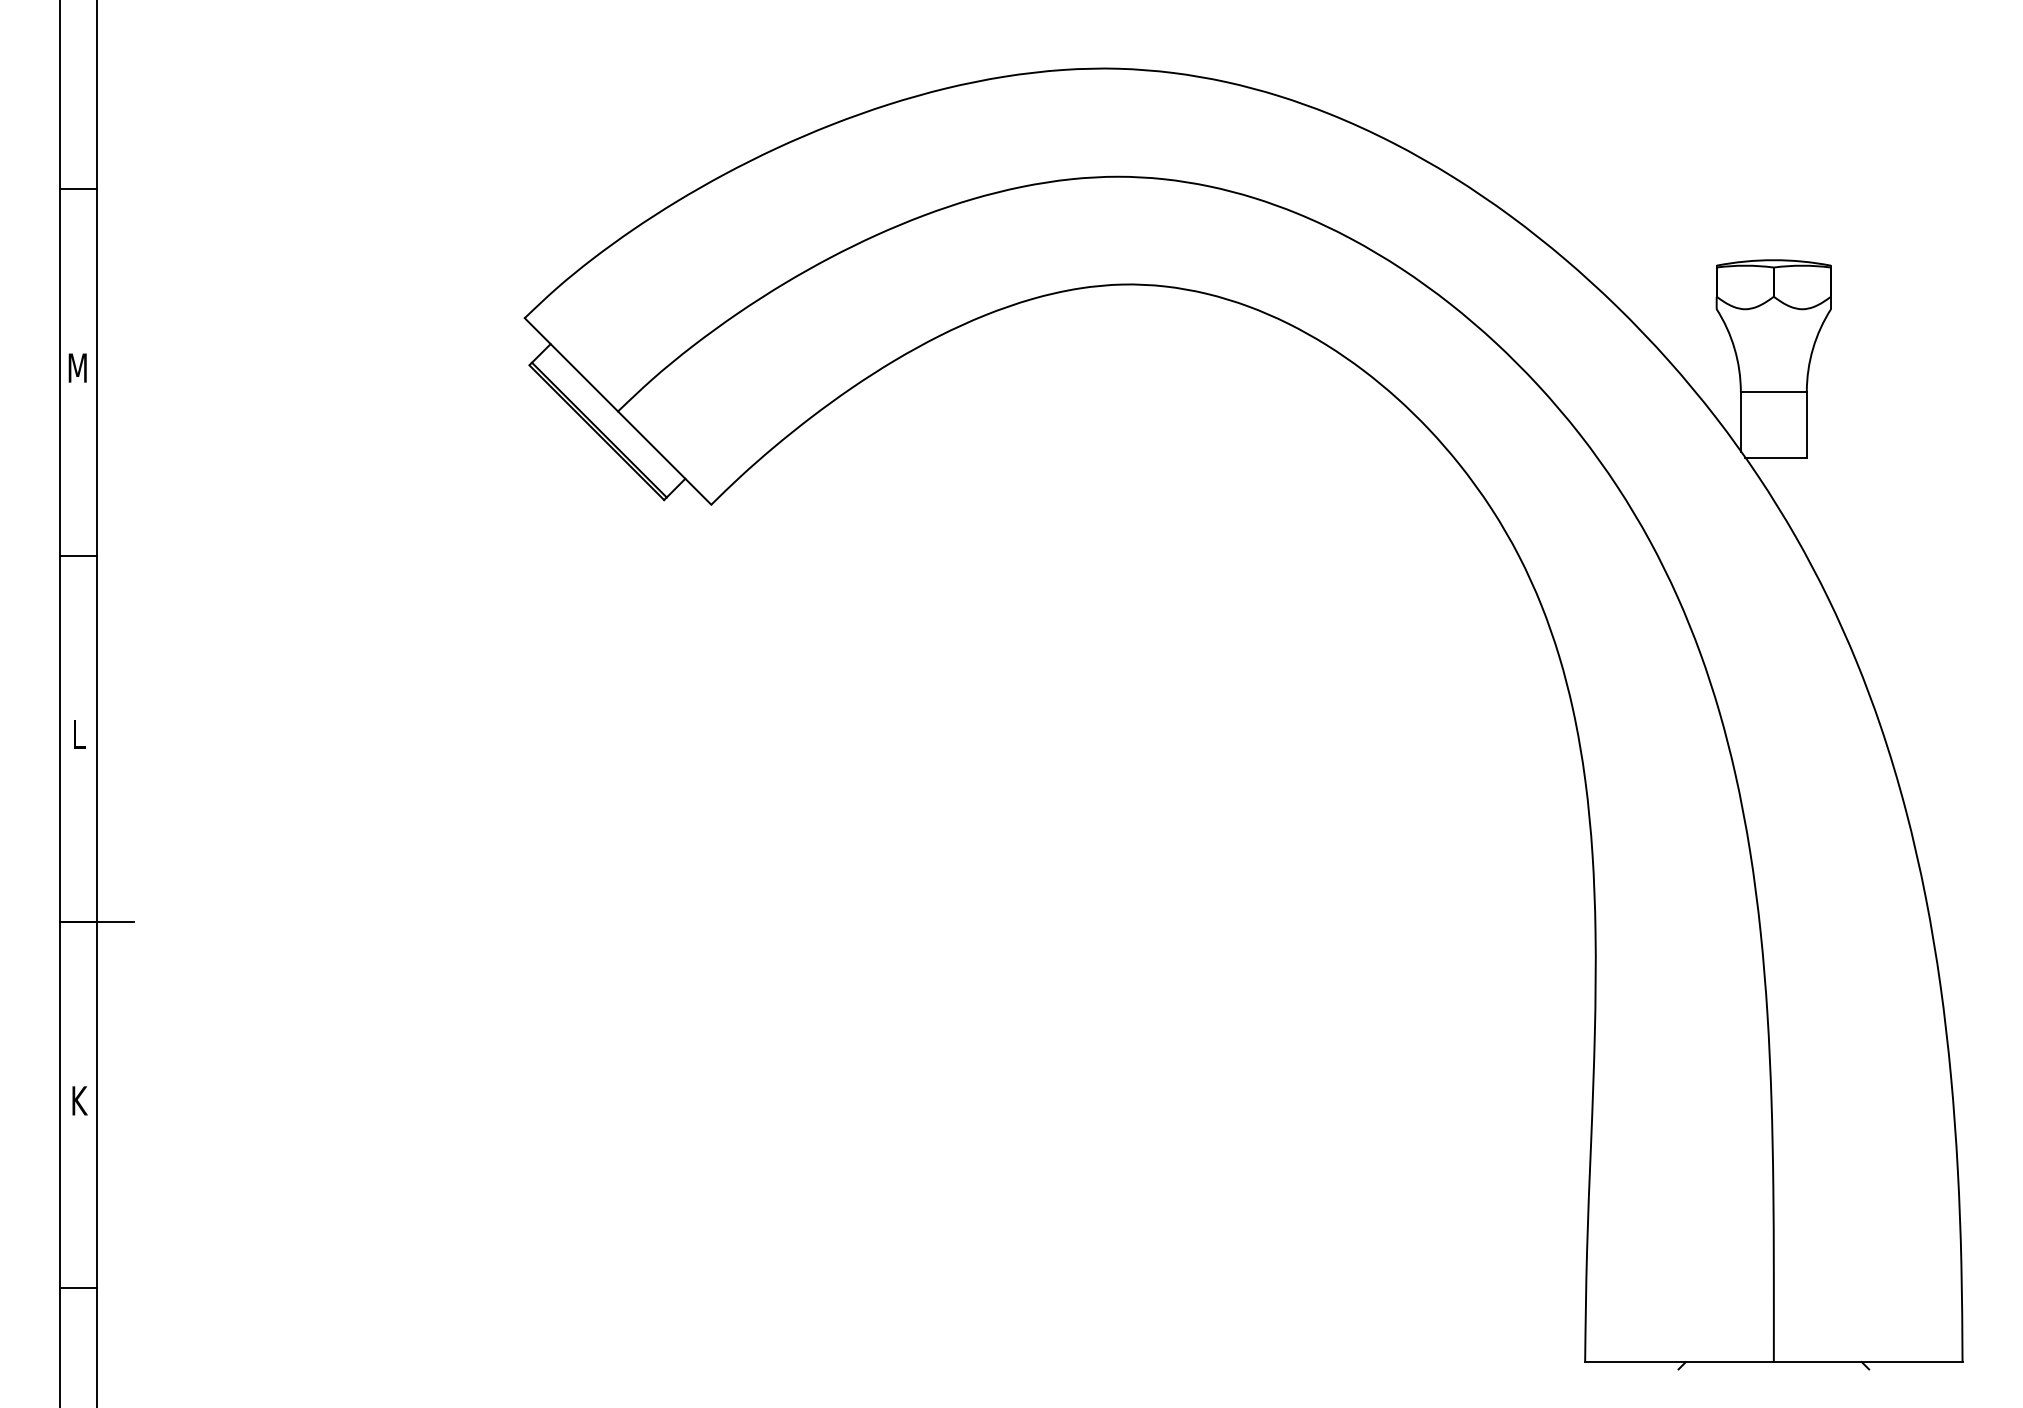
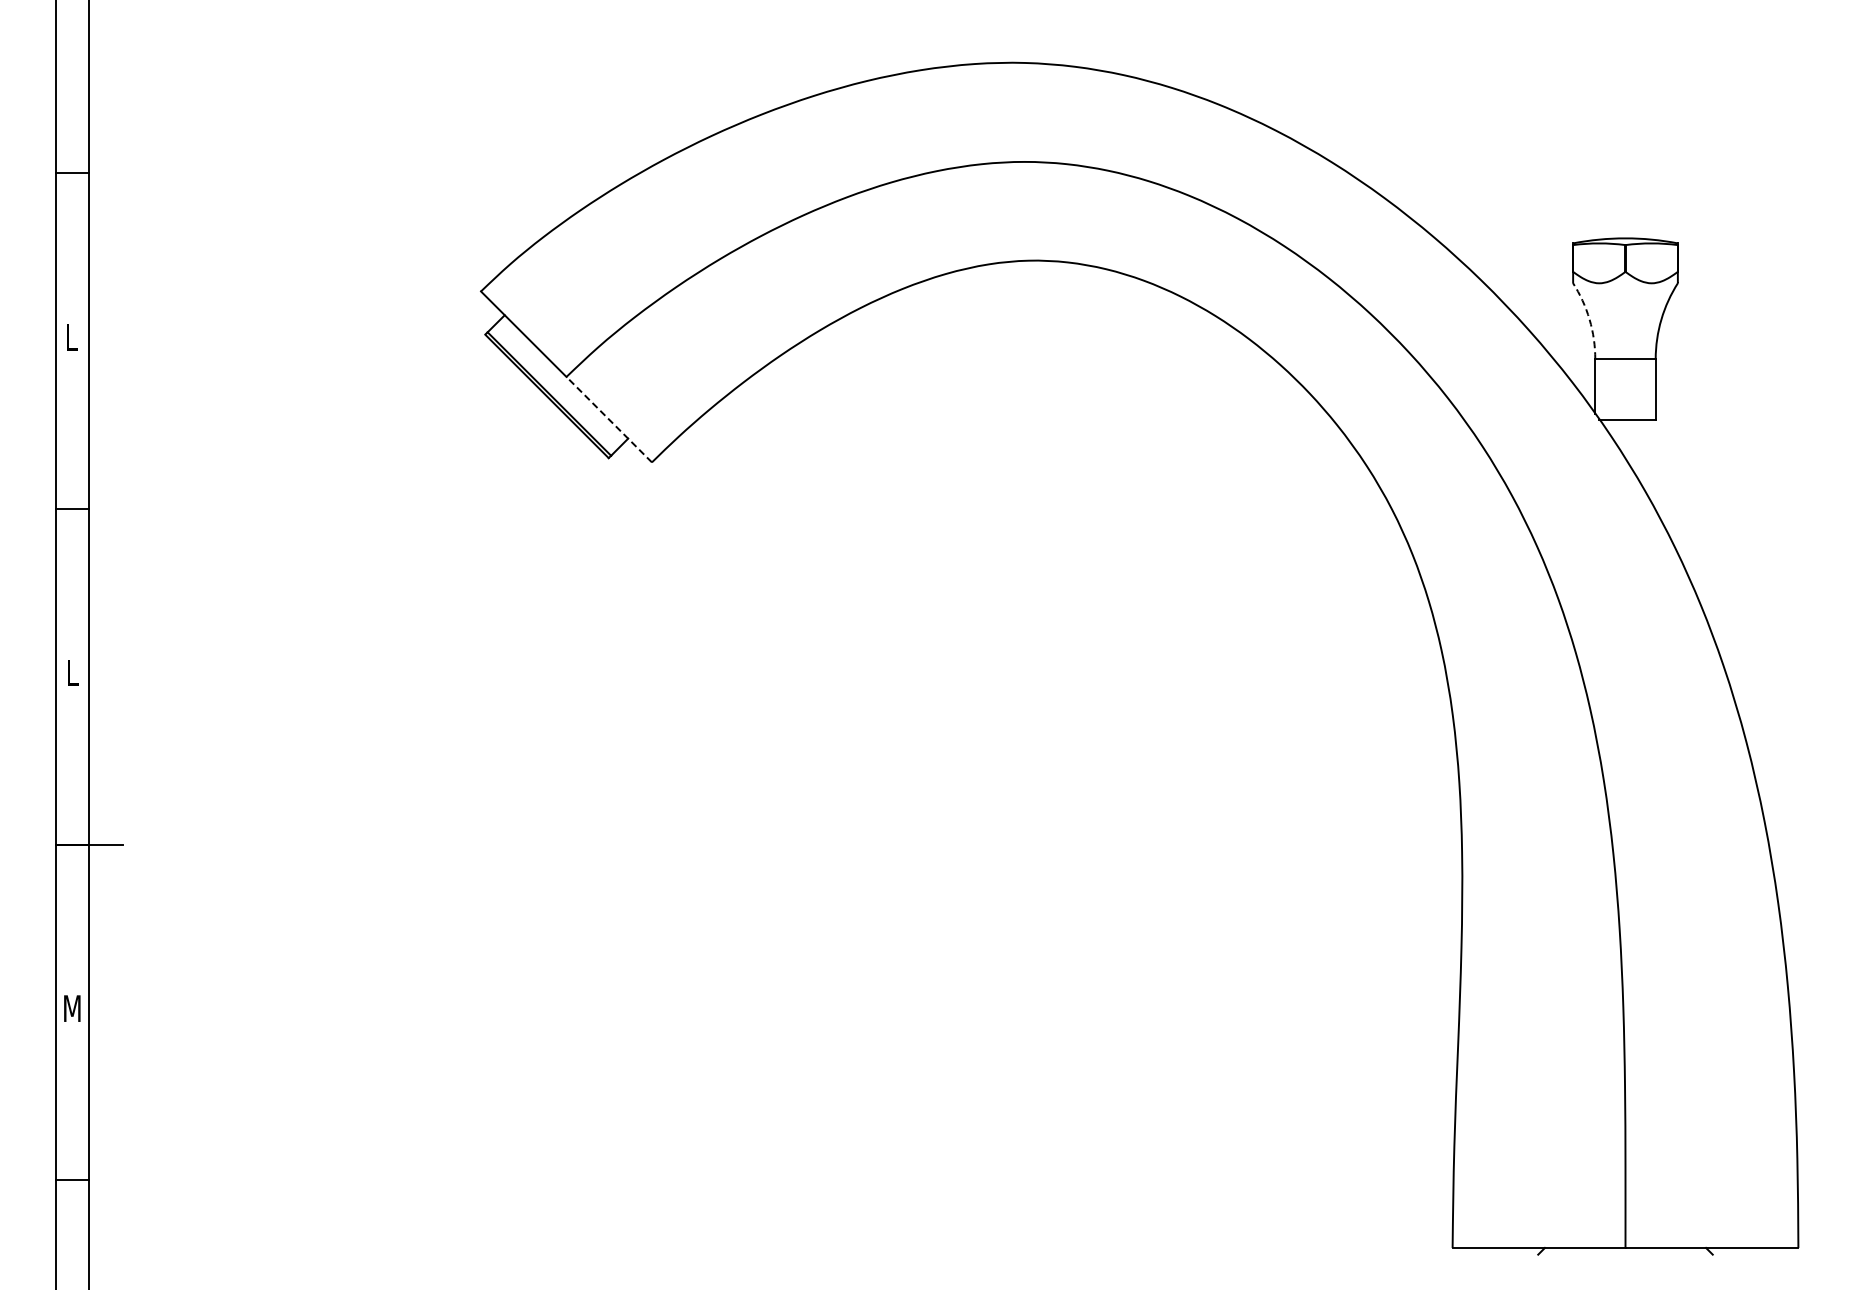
arc: (1734, 348) -> (1589, 319), solid -> dashed
text: (77, 367) -> (71, 336), M -> L
line: (663, 457) -> (608, 419), solid -> dashed
text: (78, 1100) -> (72, 1008), K -> M

